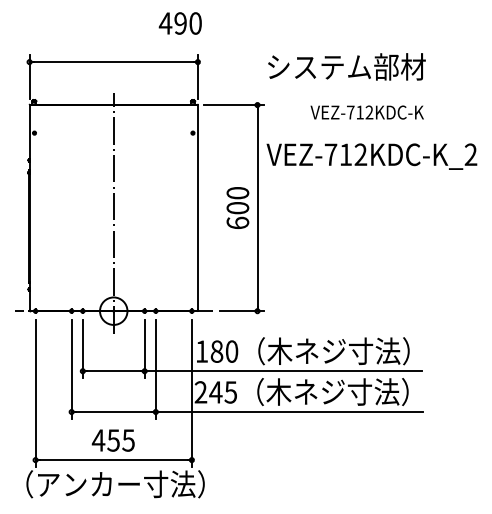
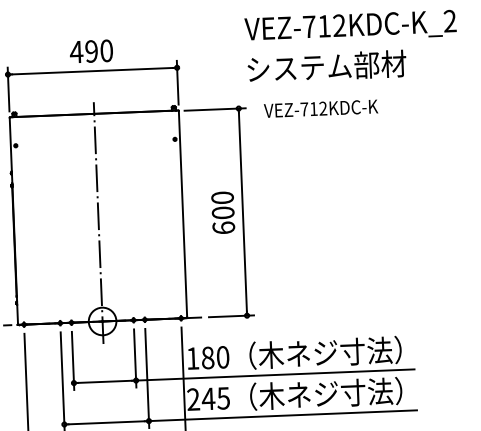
text: (179, 23) -> (90, 51), moved
text: (366, 112) -> (320, 108), moved
text: (371, 156) -> (350, 27), moved

